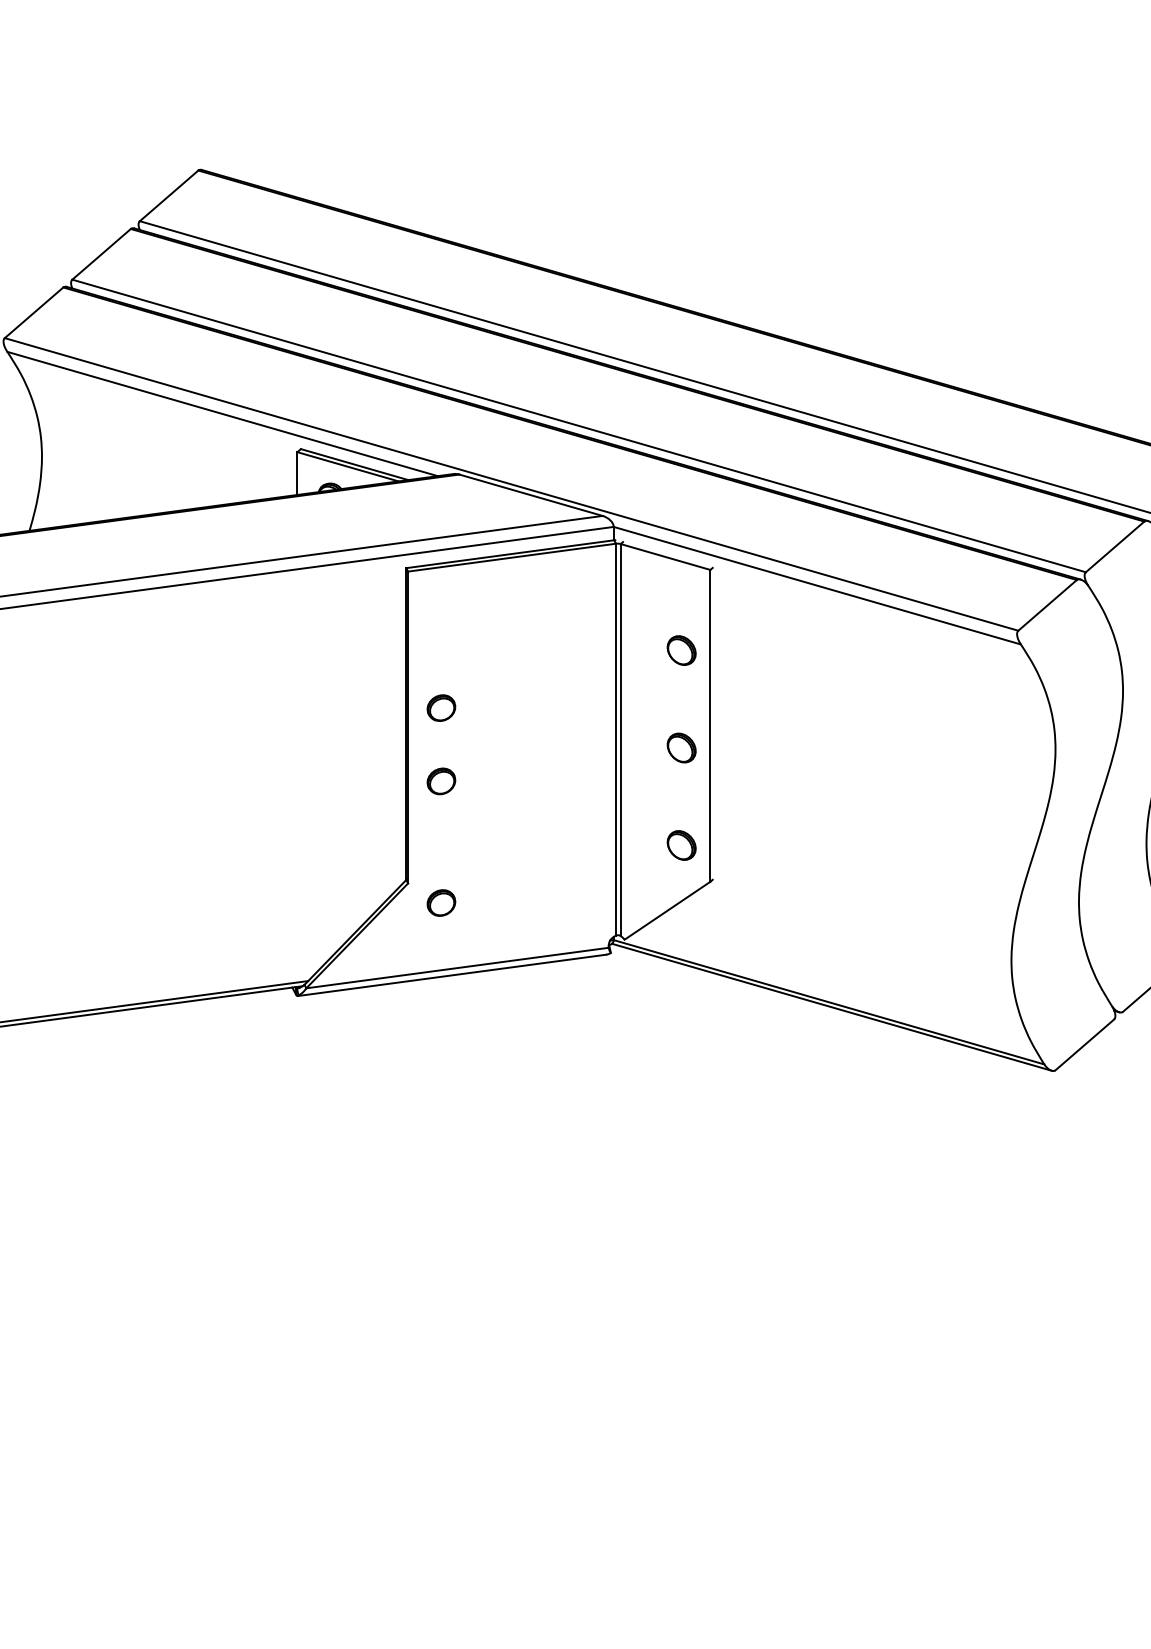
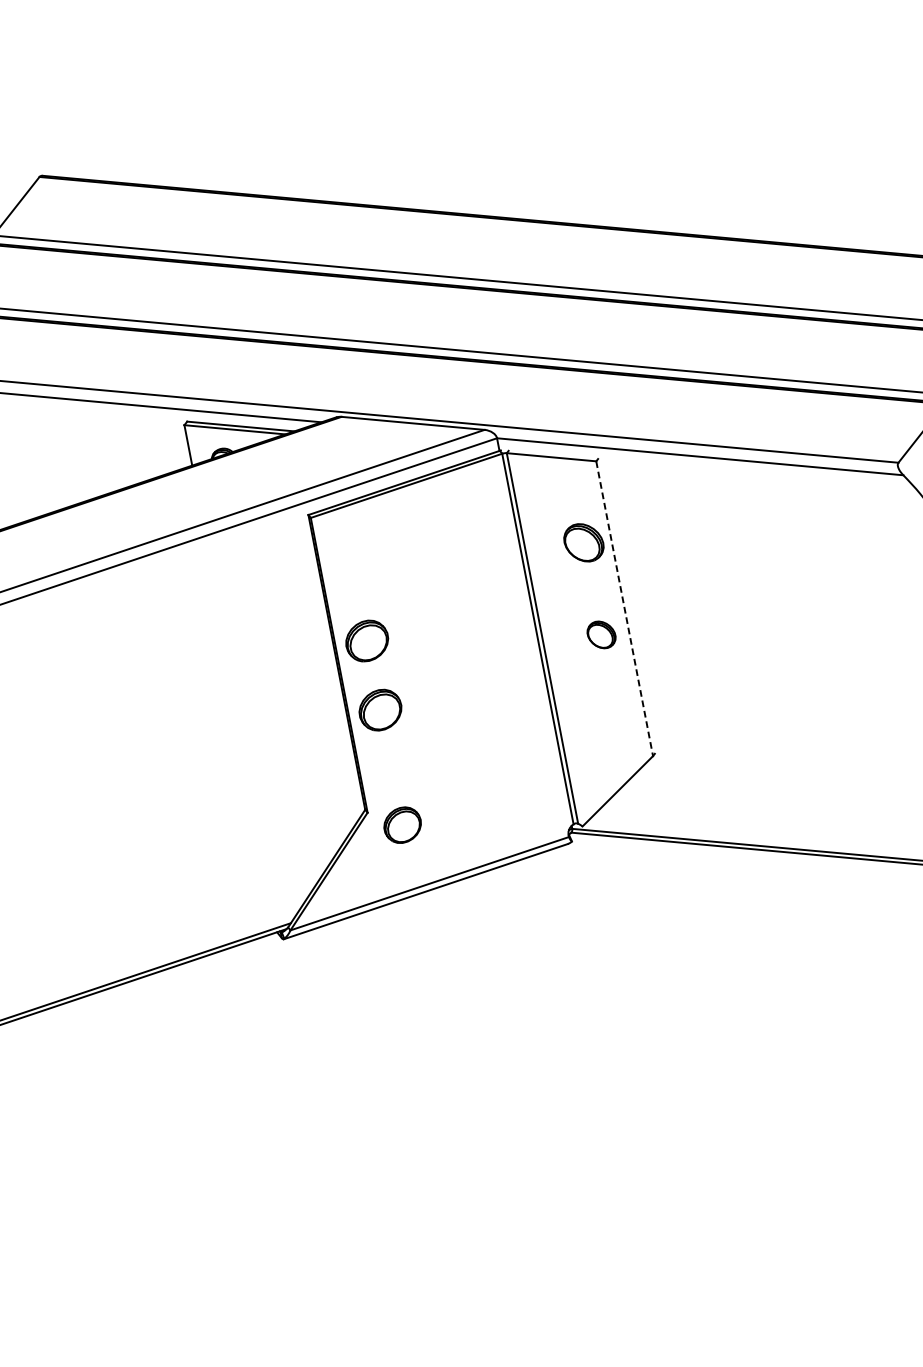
part: (681, 650) -> (583, 542), size x1.4
part: (441, 707) -> (367, 640), size x1.6
line: (710, 725) -> (624, 608), solid -> dashed
part: (441, 781) -> (380, 710), size x1.6
part: (681, 845) -> (619, 727), removed
part: (441, 902) -> (402, 824), size x1.4

